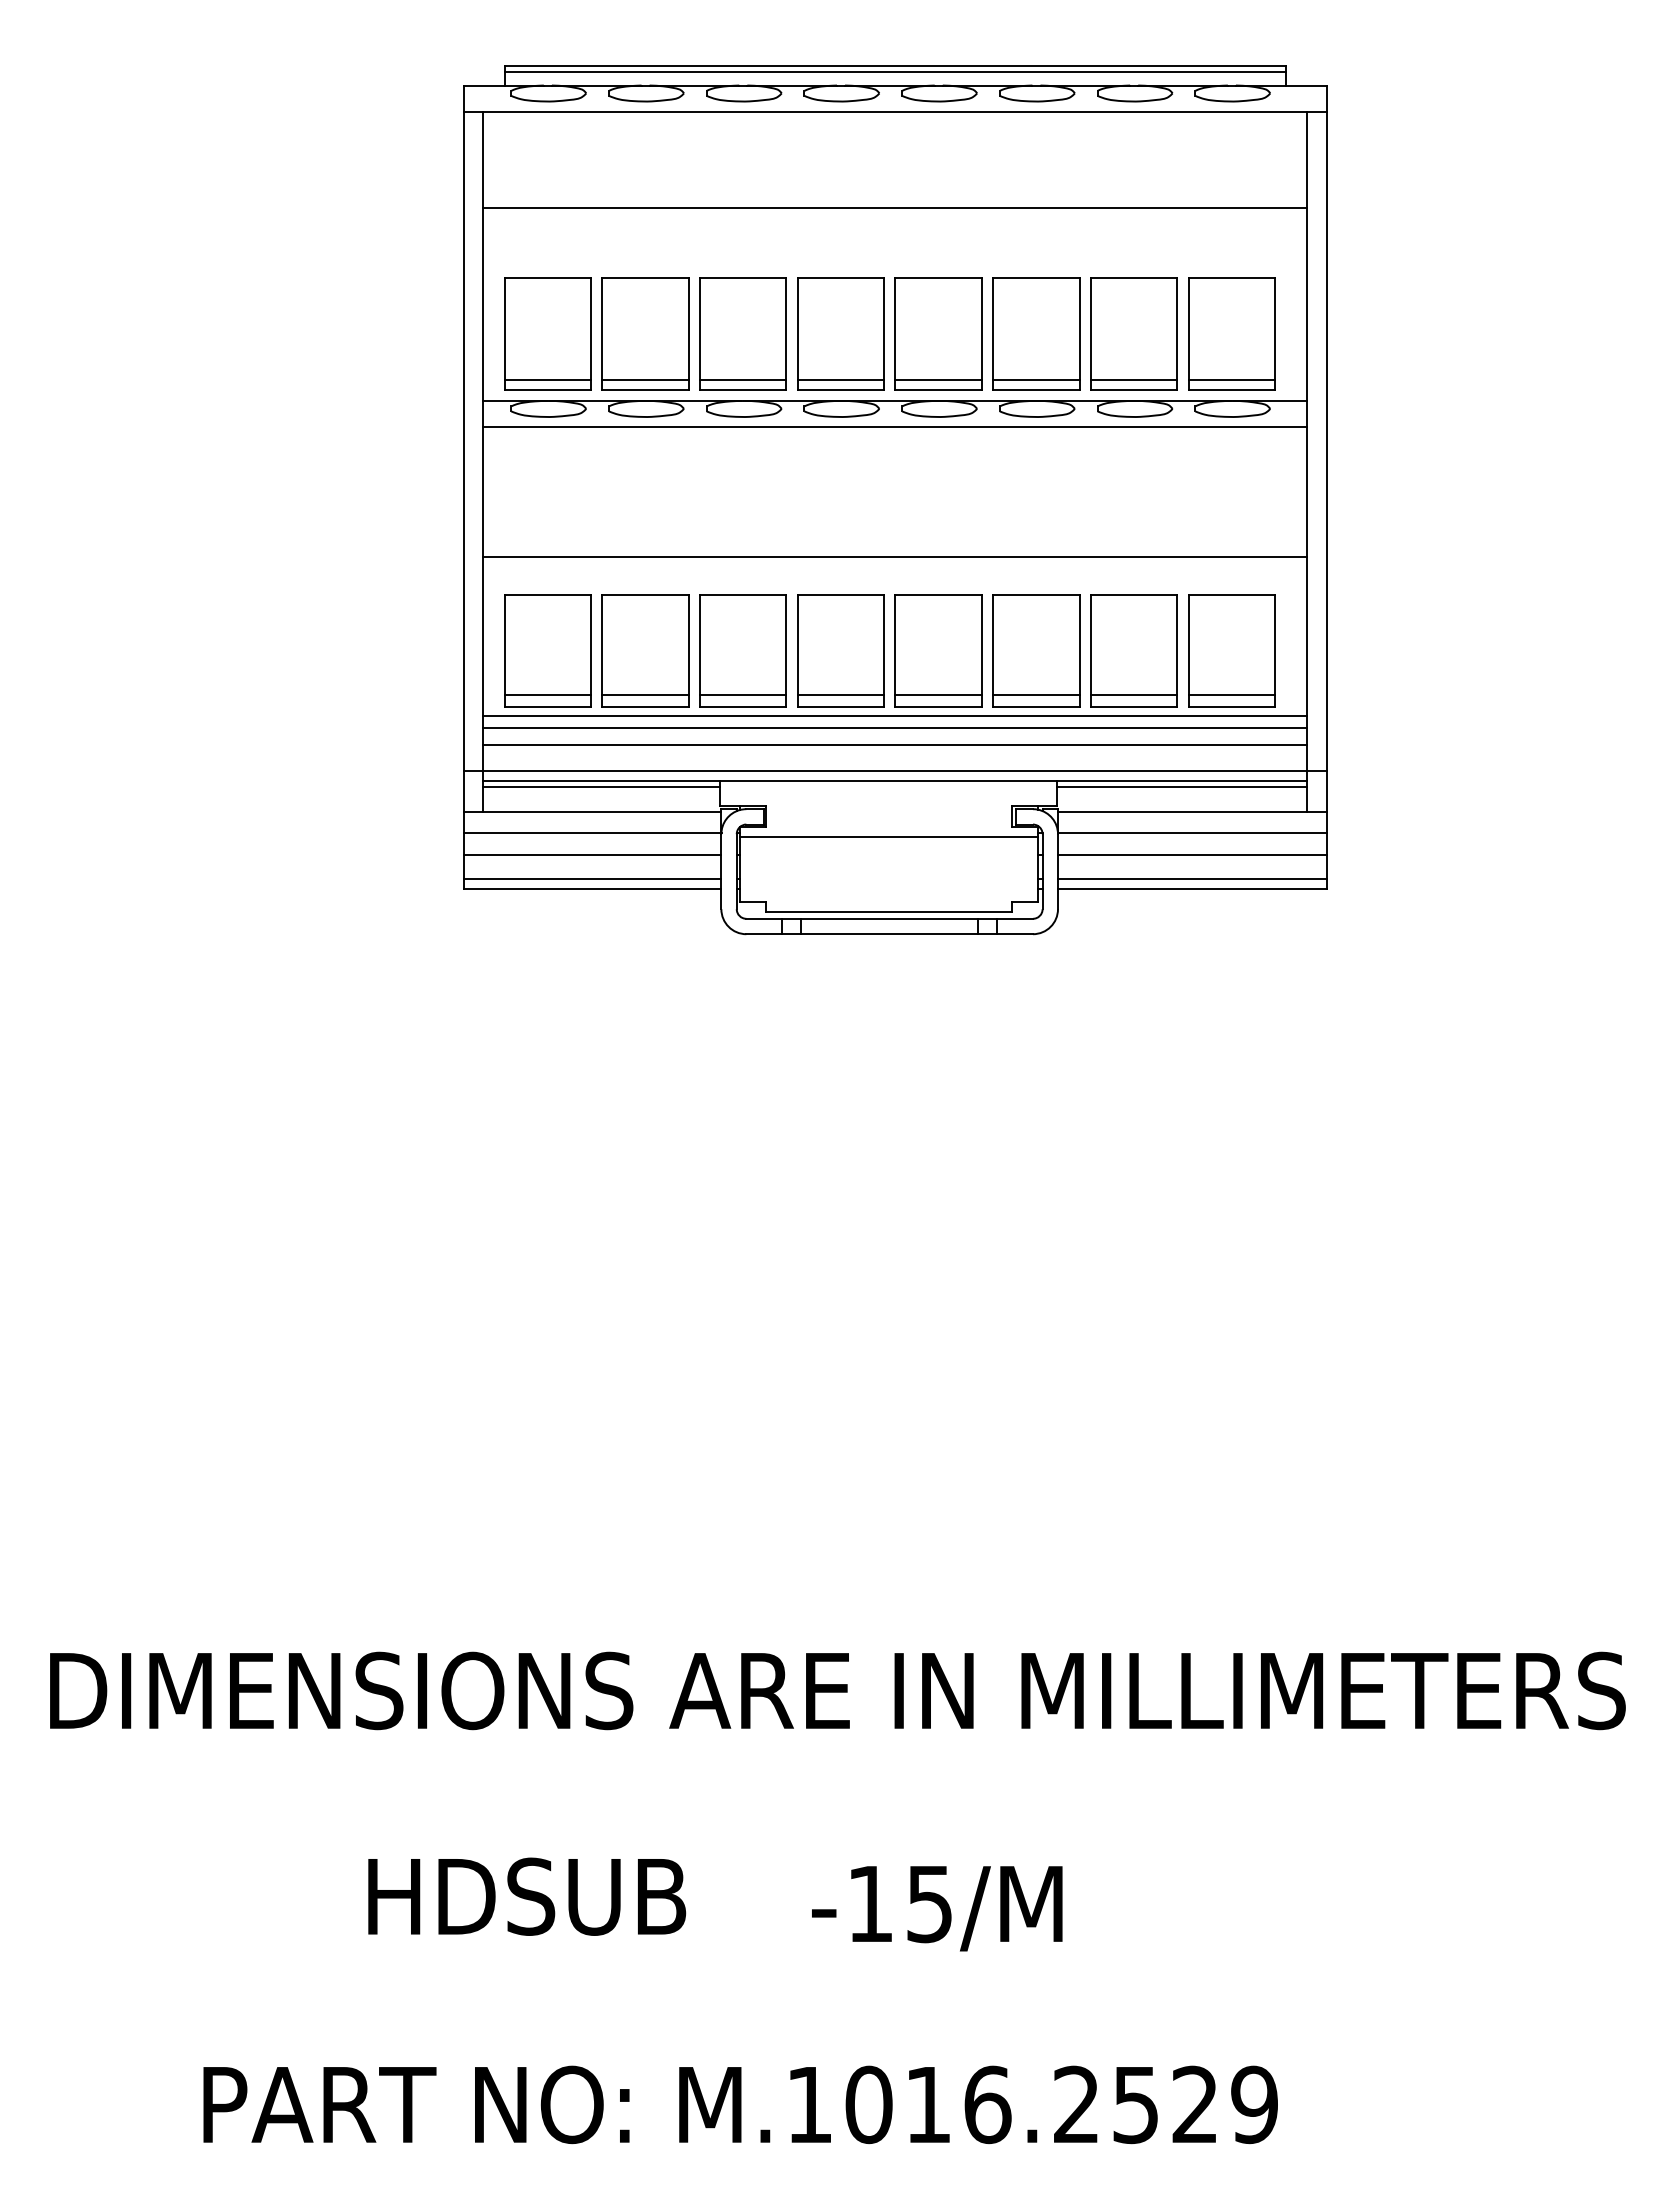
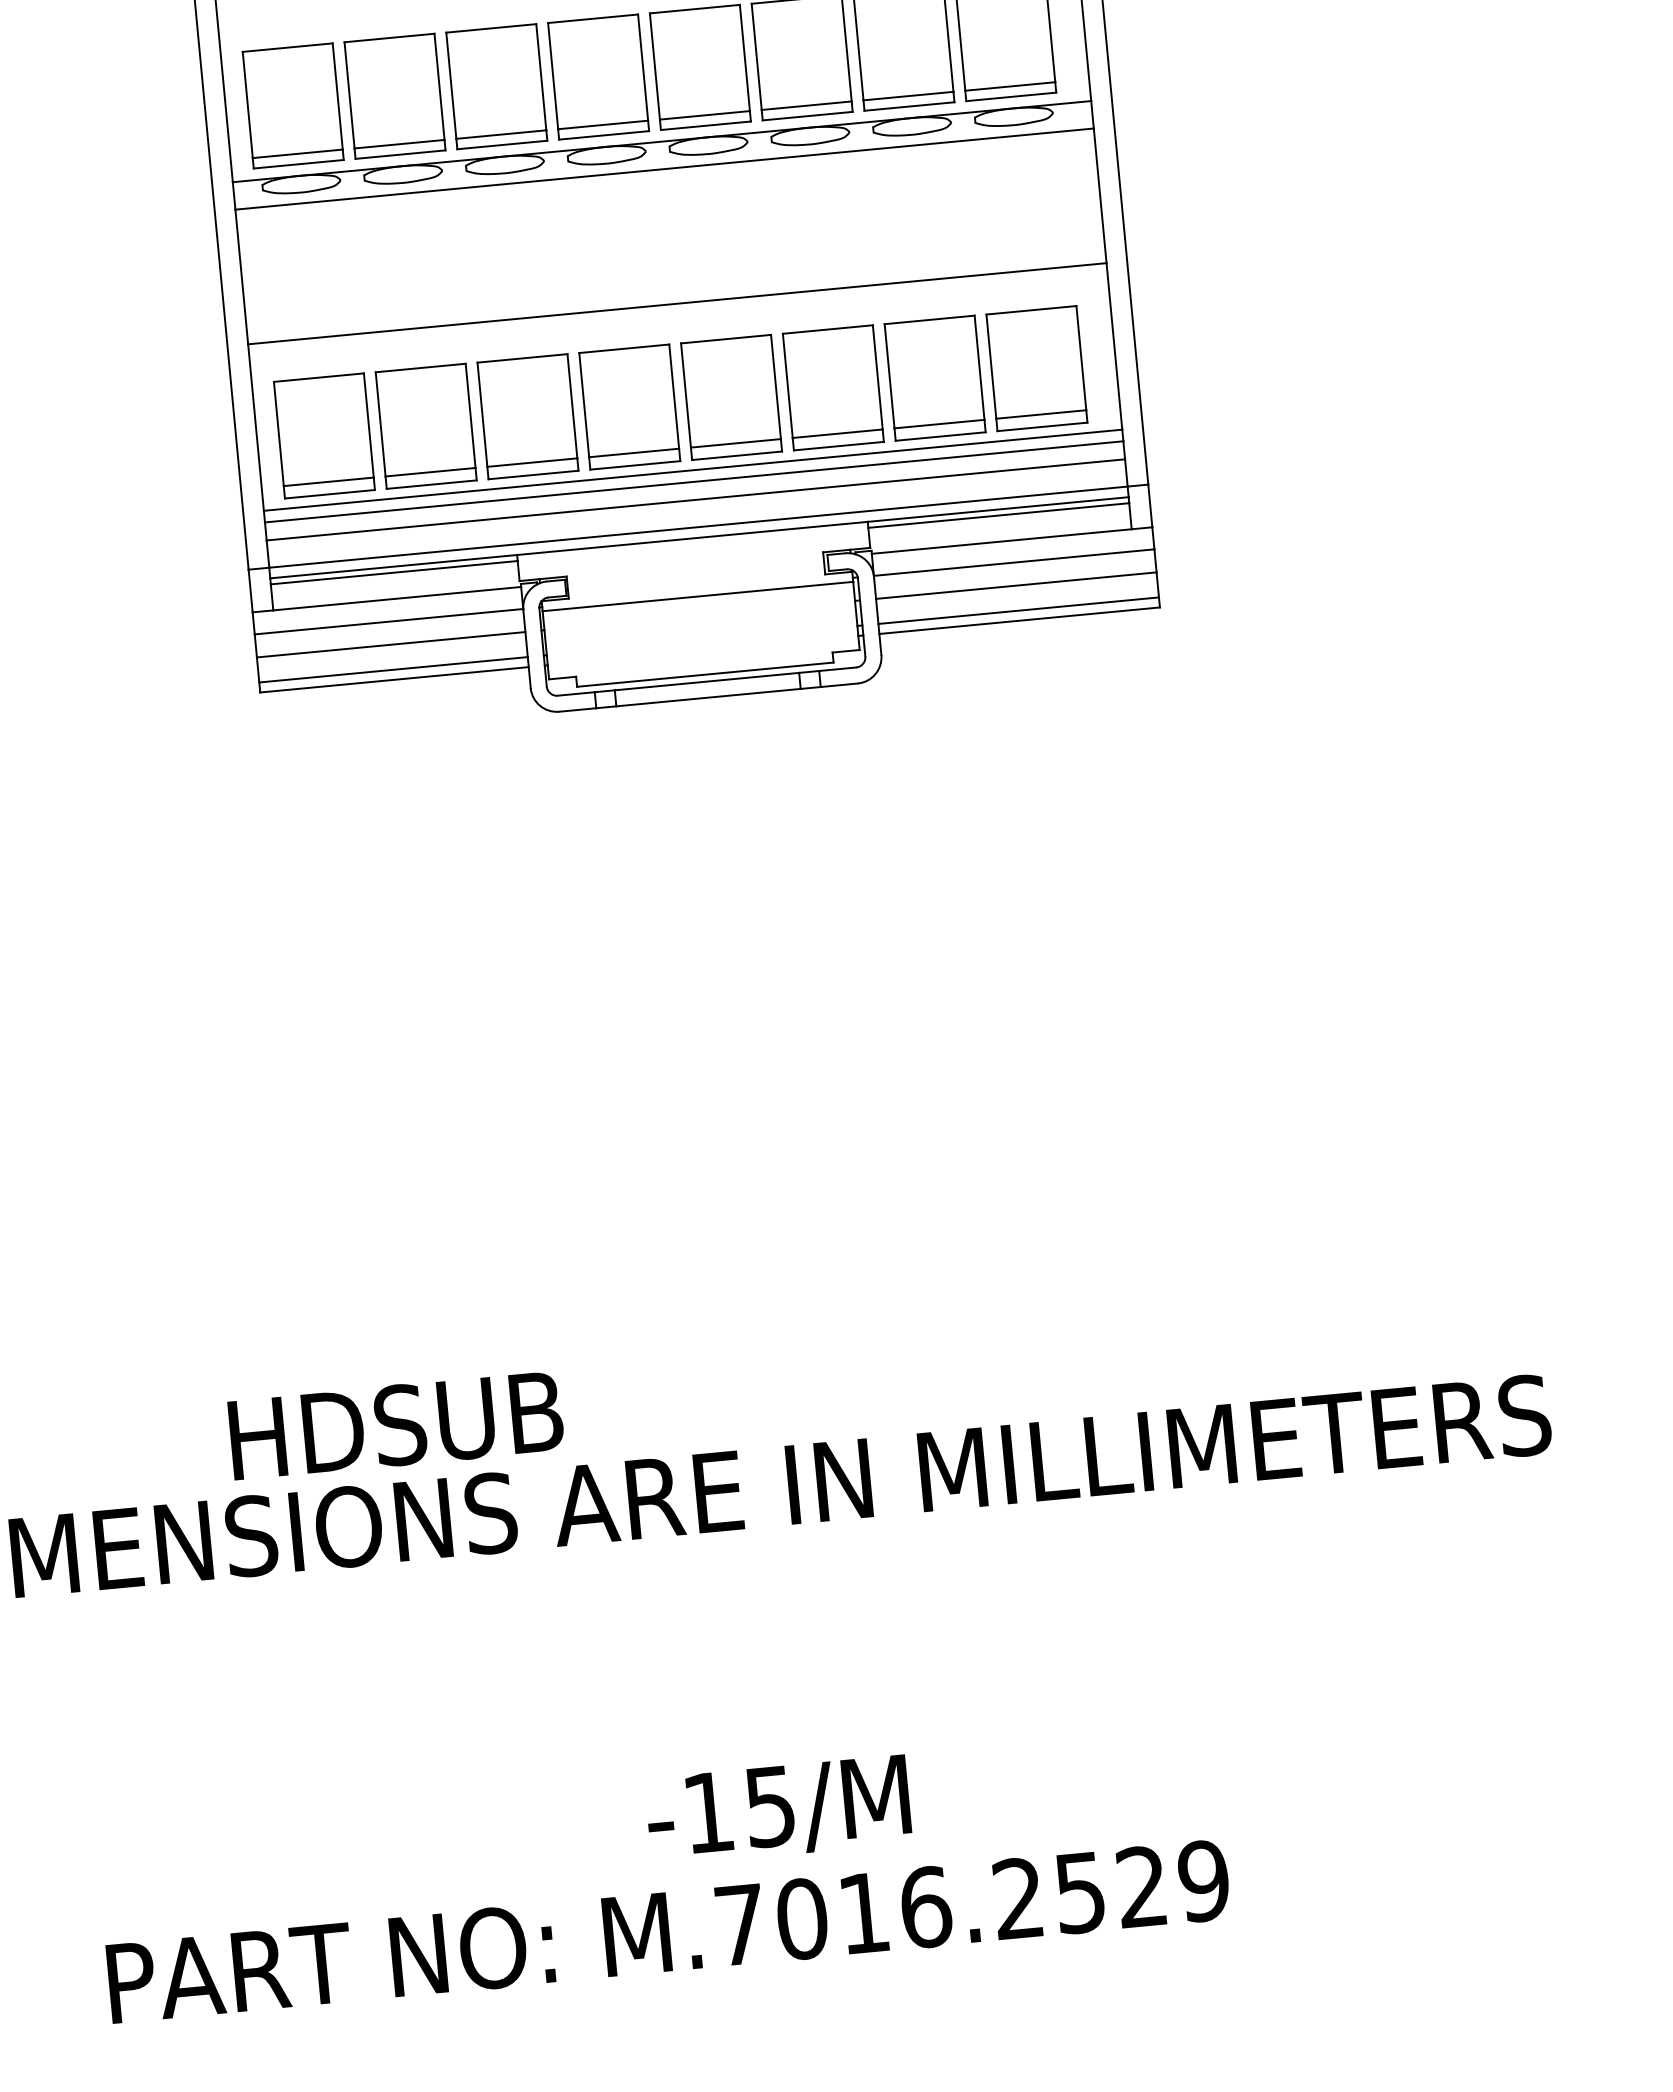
text: (527, 1896) -> (396, 1425), moved
text: (937, 1908) -> (778, 1810), moved
text: (809, 2104) -> (740, 1924), M.1016.2529 -> M.7016.2529

